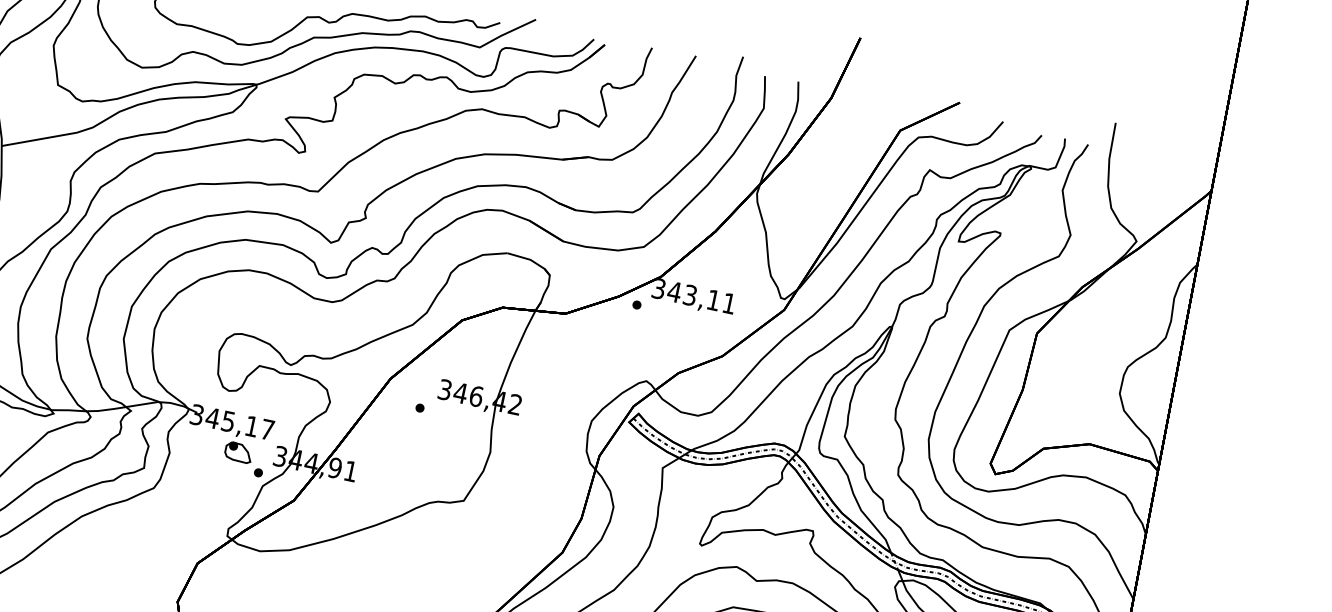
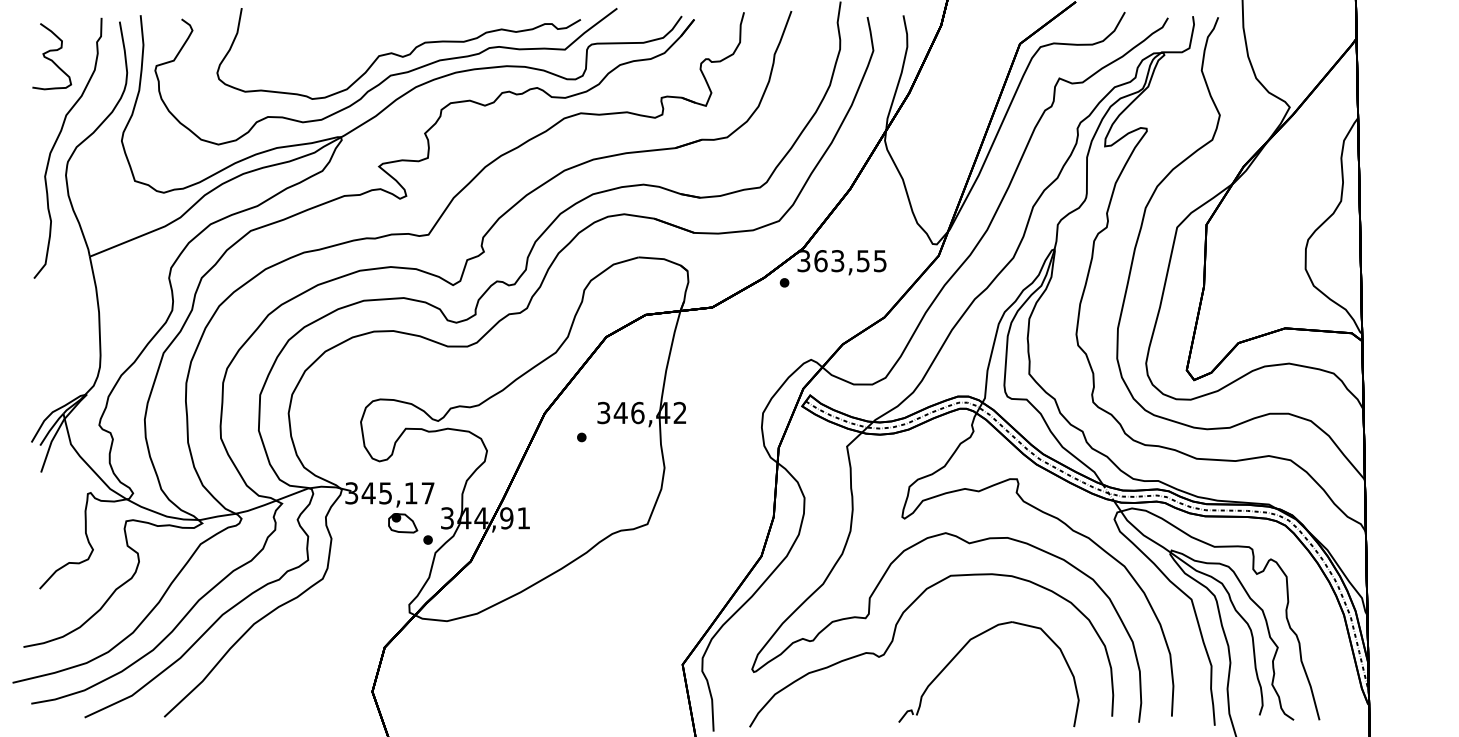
text: (700, 297) -> (849, 261), 343,11 -> 363,55

